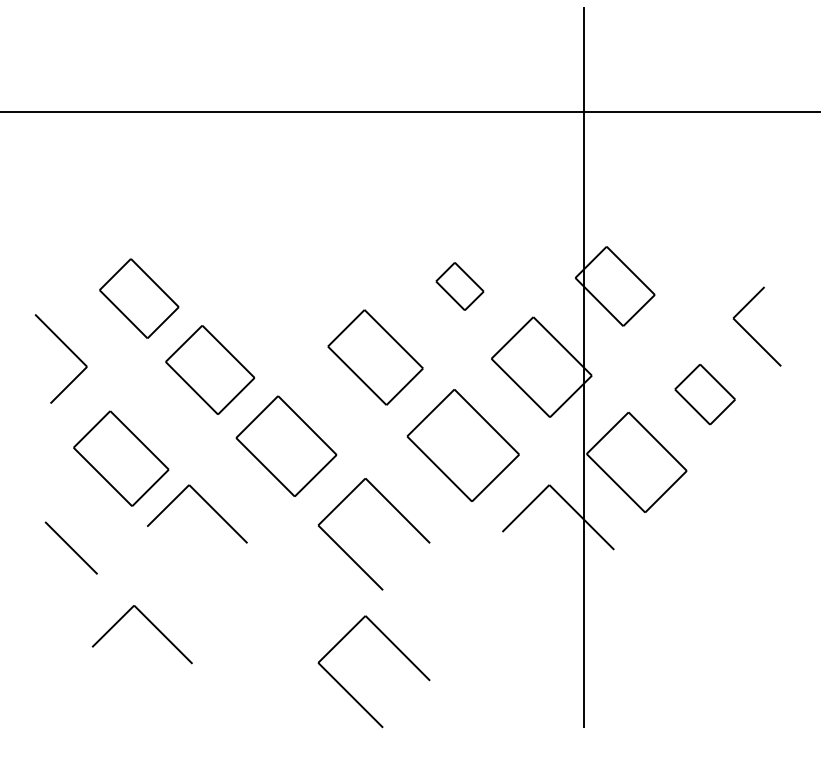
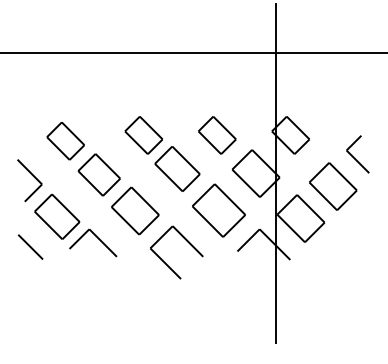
part: (303, 286) -> (143, 135), added
part: (460, 286) -> (217, 135), size x1.67
part: (60, 358) -> (29, 180), moved
part: (705, 394) -> (333, 186), size x1.67
line: (71, 546) -> (30, 246), moved
part: (142, 633) -> (67, 299), removed
part: (394, 648) -> (186, 306), removed

